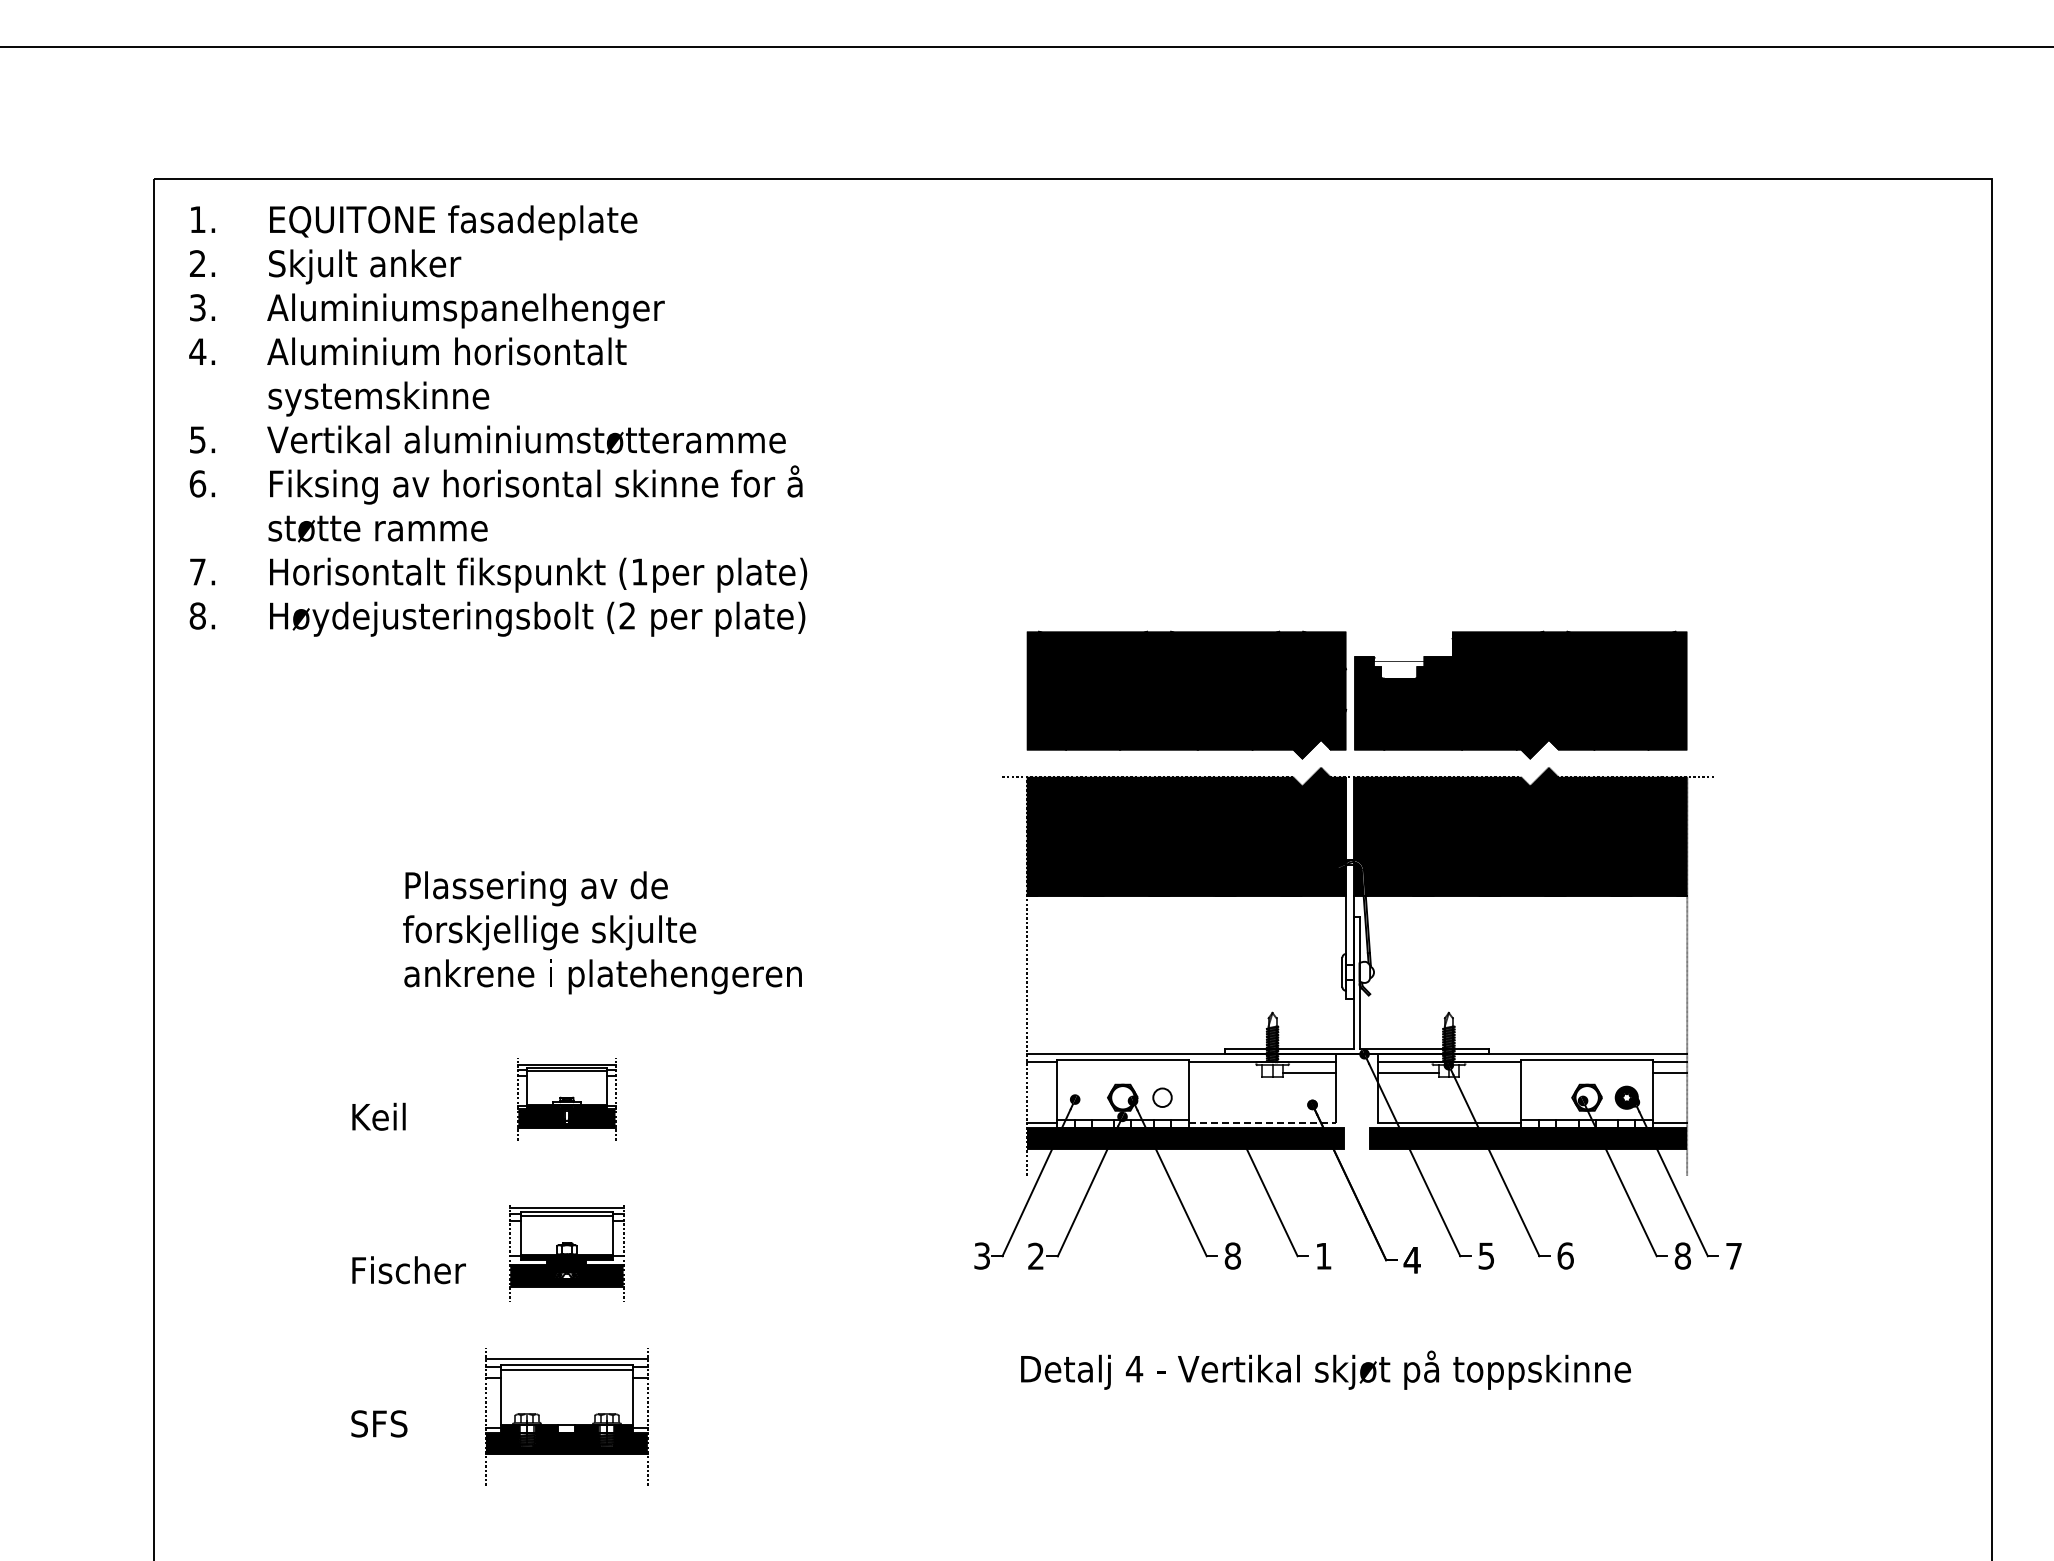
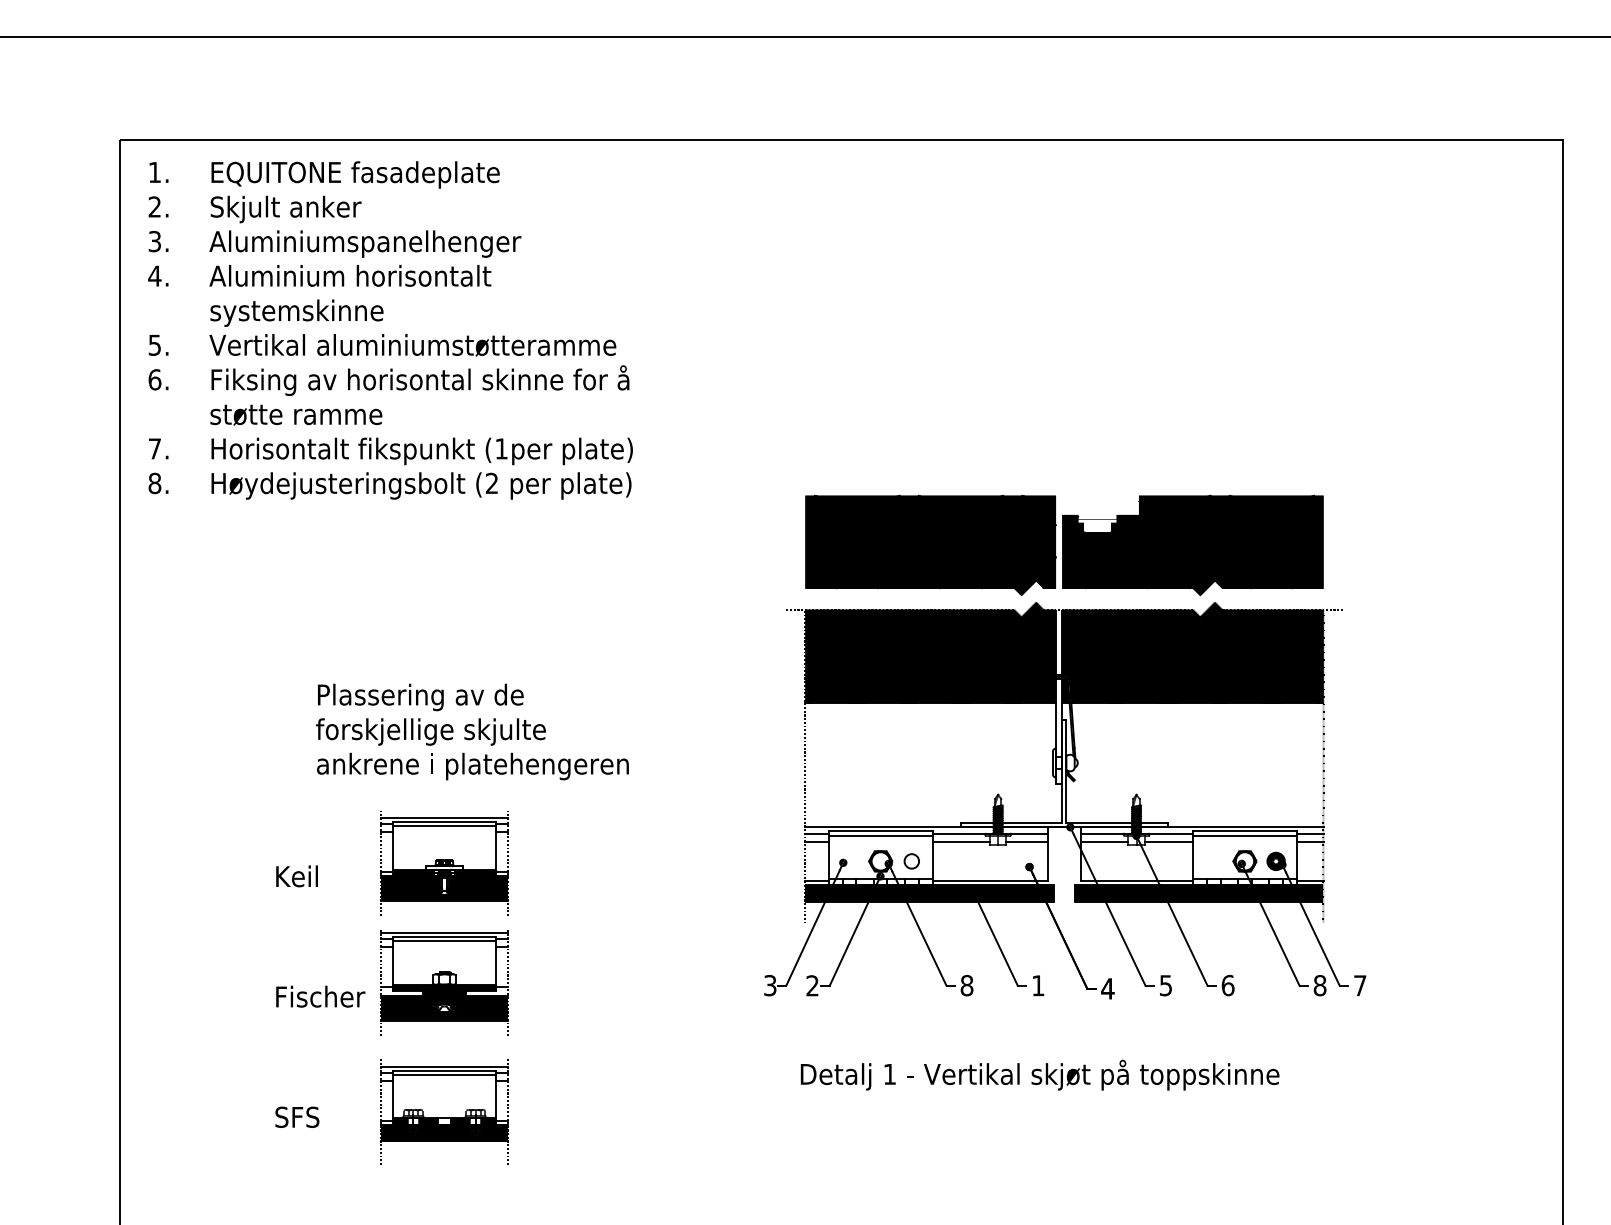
line: (1122, 1064) -> (880, 835), added
line: (1587, 1064) -> (1245, 835), added
line: (1041, 1072) -> (816, 841), added
line: (1225, 1072) -> (961, 841), added
line: (1490, 1072) -> (1169, 841), added
part: (566, 1099) -> (444, 862), size x1.67
line: (1262, 1122) -> (990, 880), dashed -> solid
part: (566, 1253) -> (444, 983), size x1.43
text: (1134, 1369) -> (889, 1074), 4 -> 1

